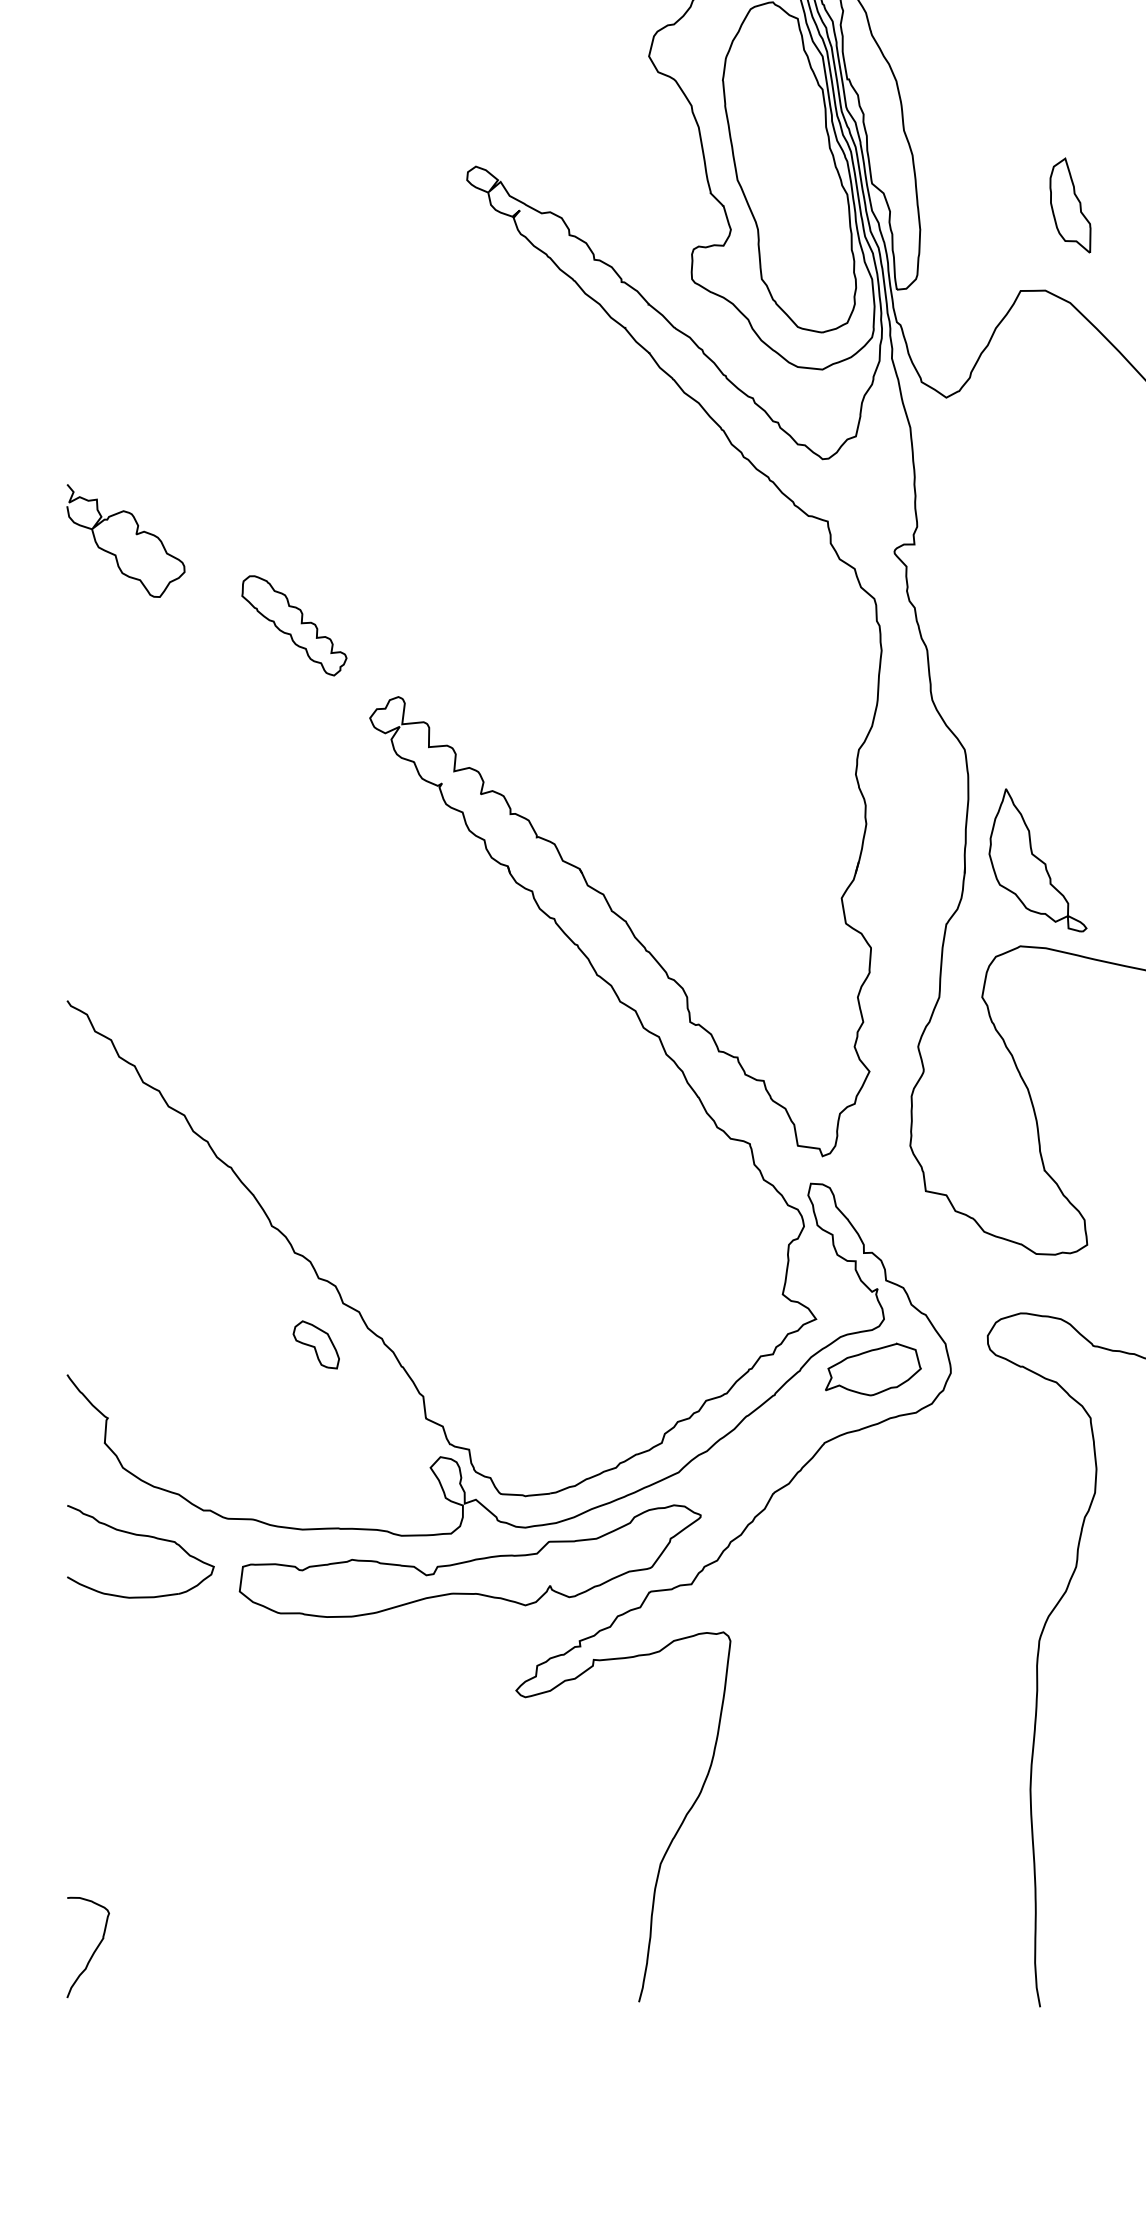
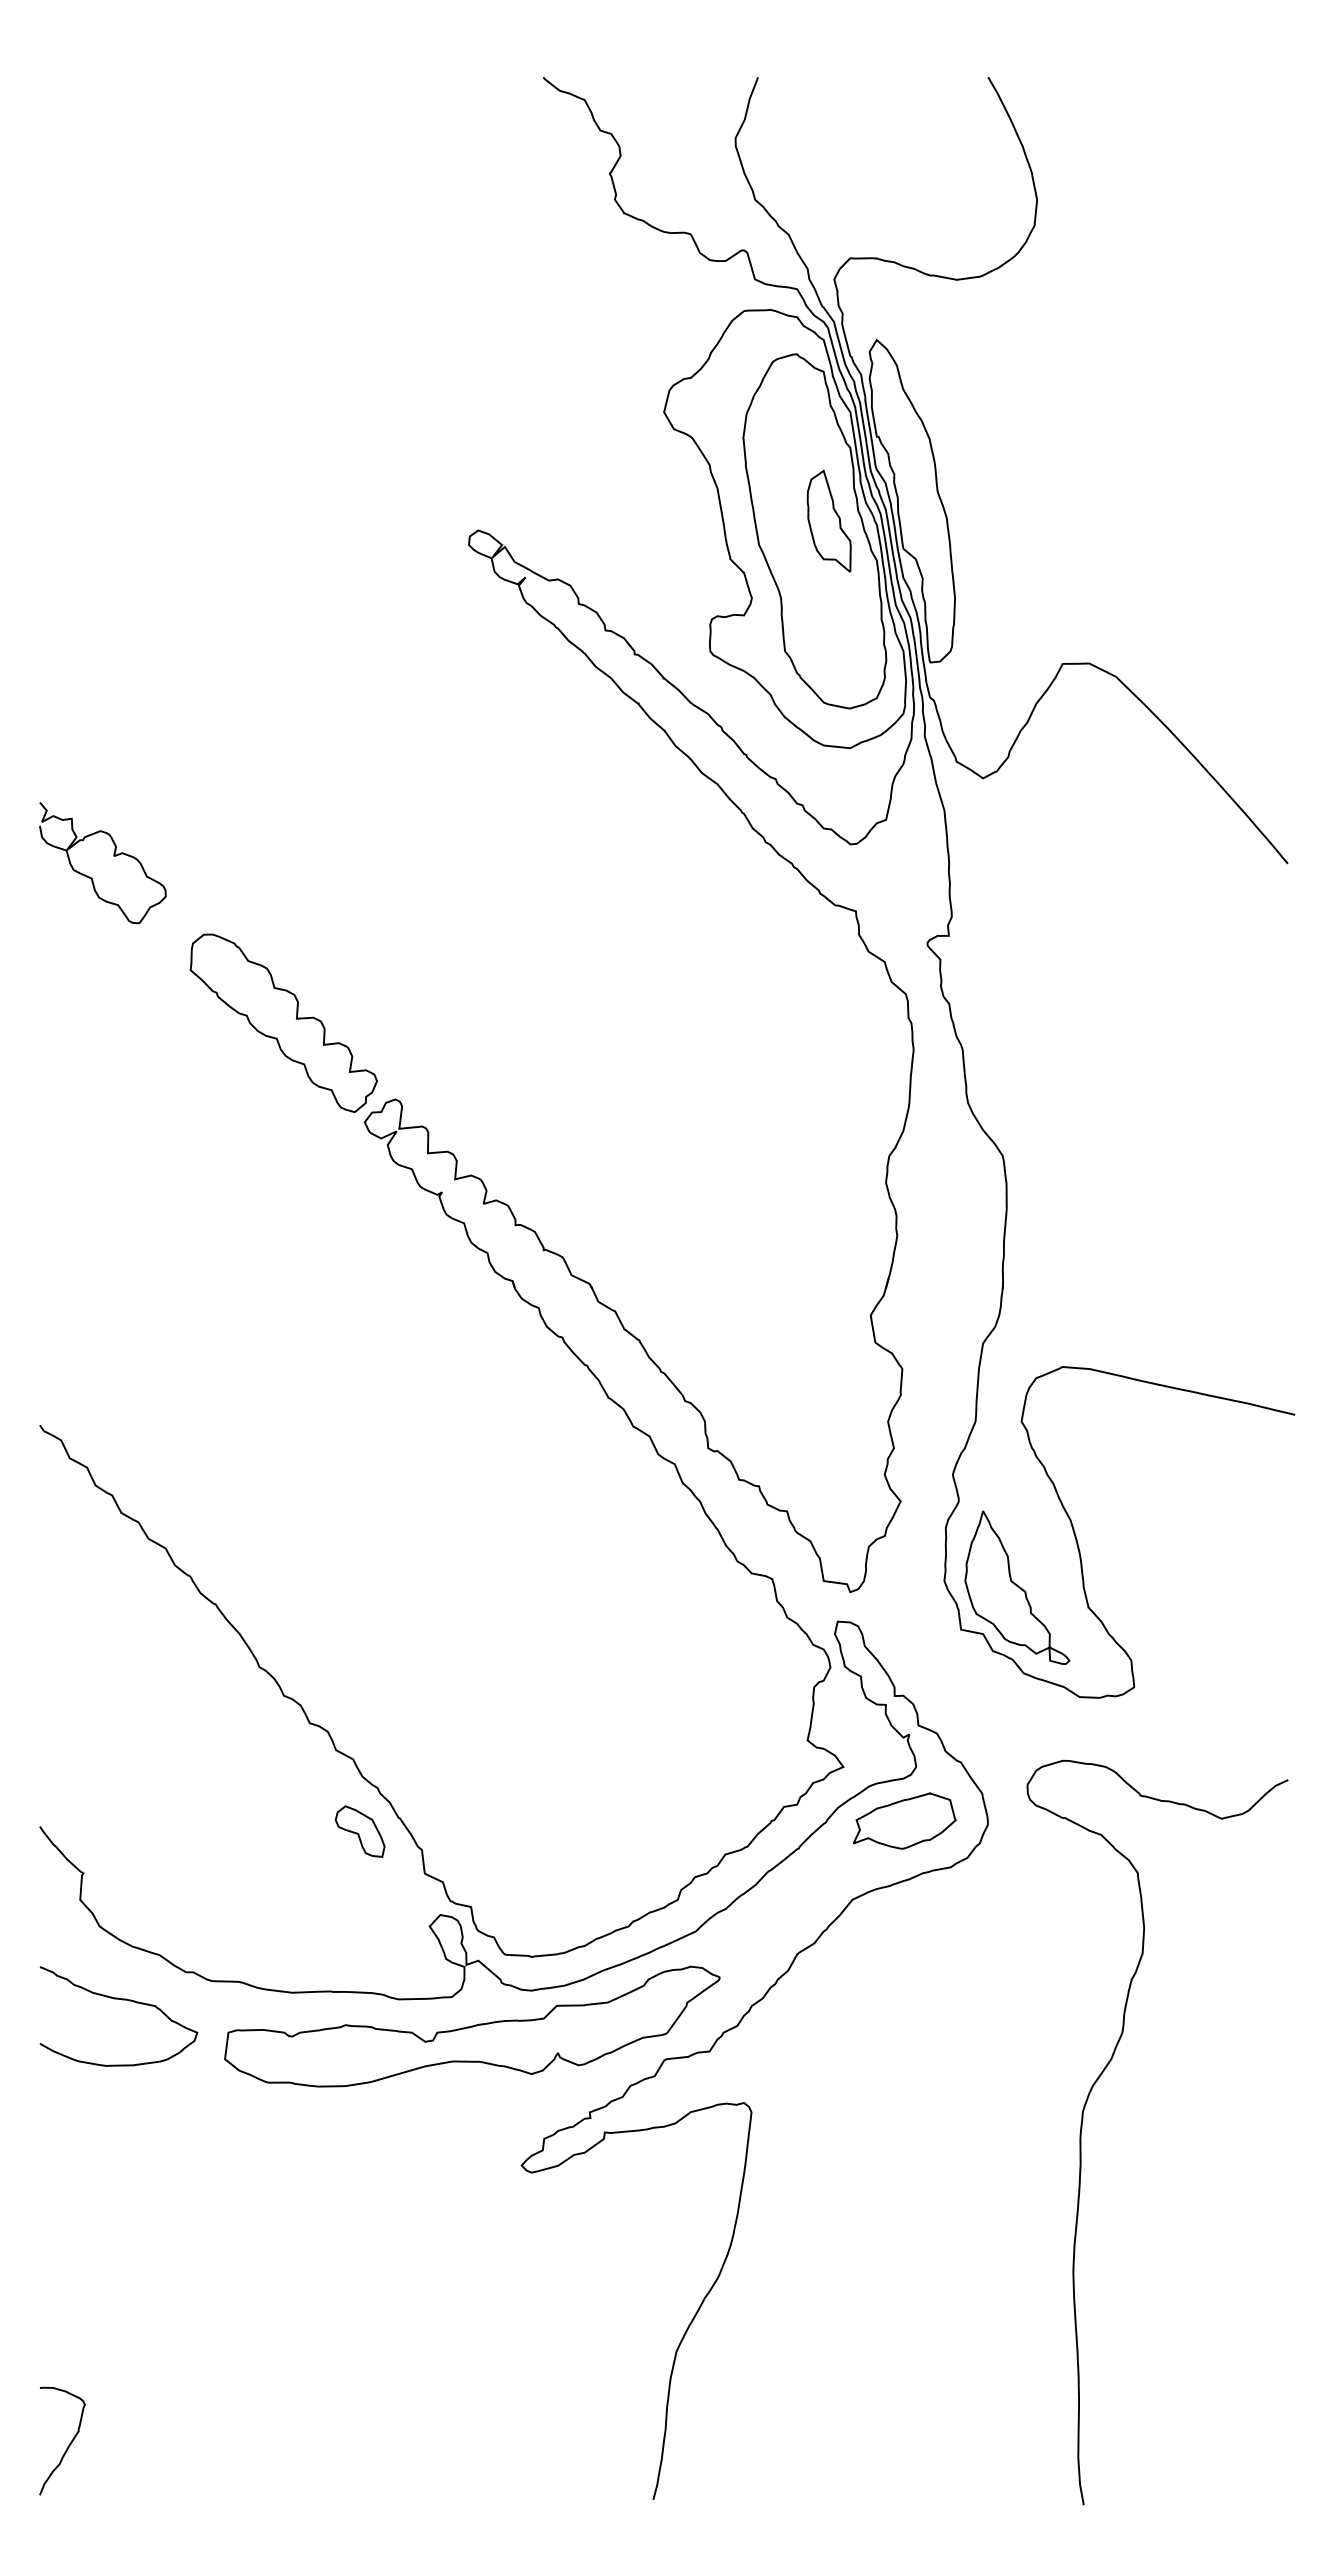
part: (1069, 204) -> (828, 520), moved
curve: (135, 534) -> (113, 856), moved
part: (294, 625) -> (283, 1022), size x1.67
part: (1038, 860) -> (1017, 1587), moved
part: (315, 1344) -> (359, 1831), moved

